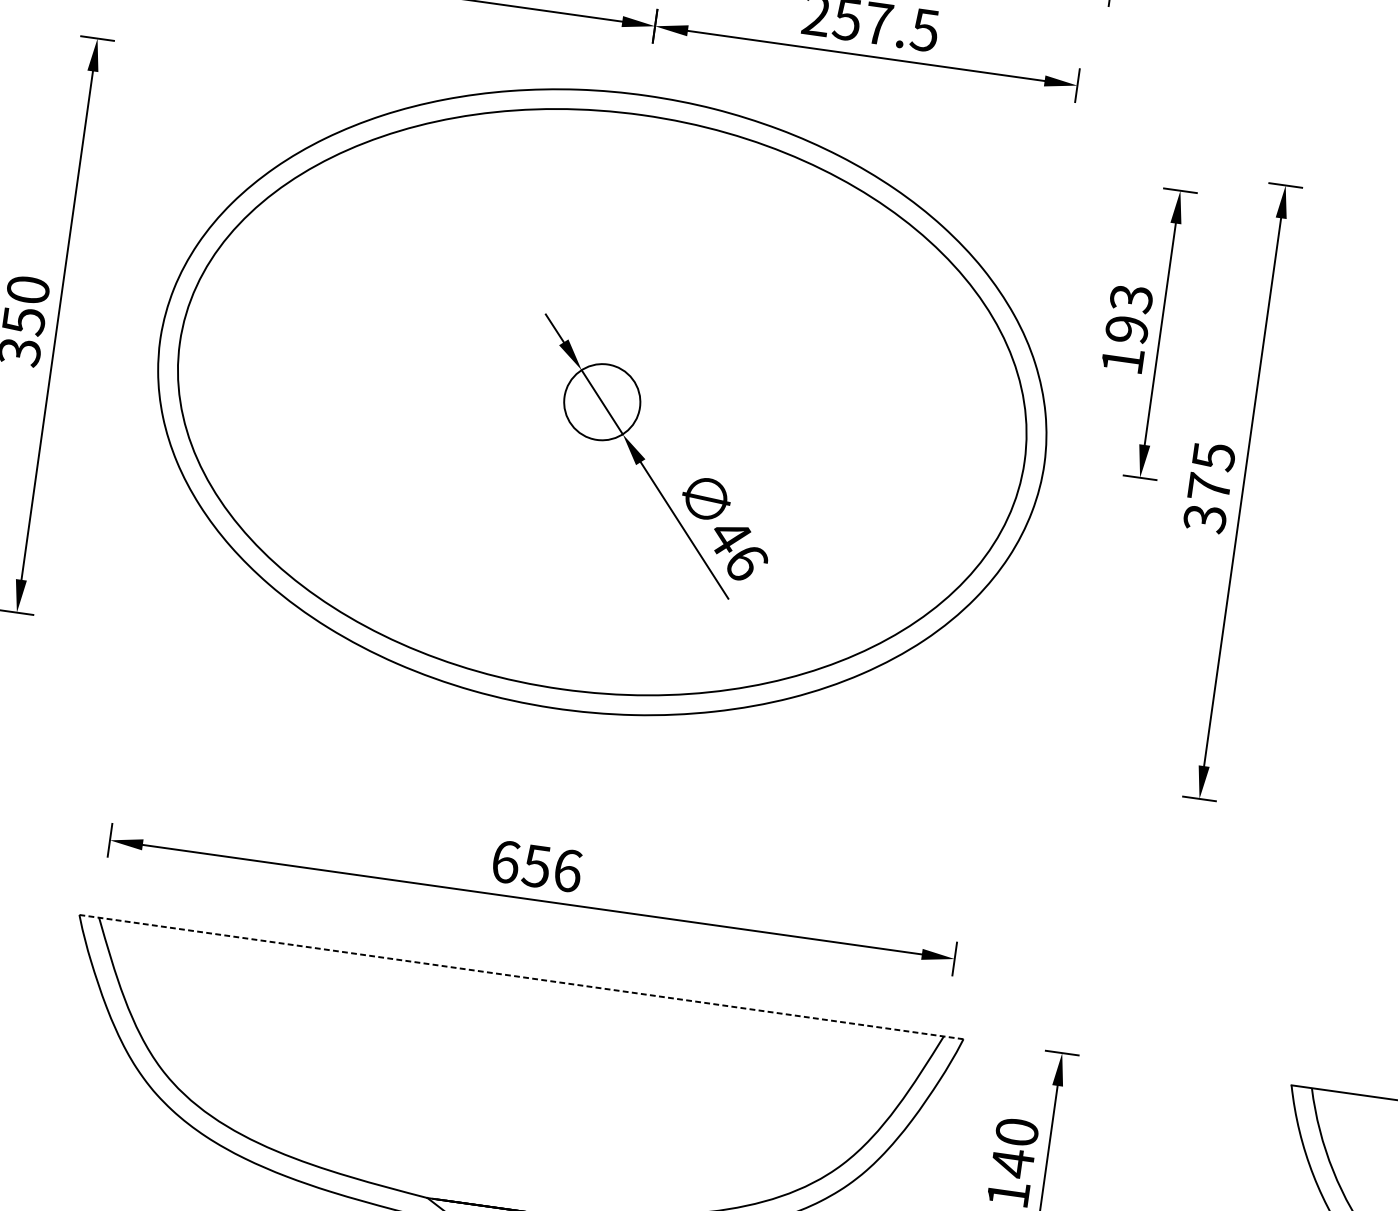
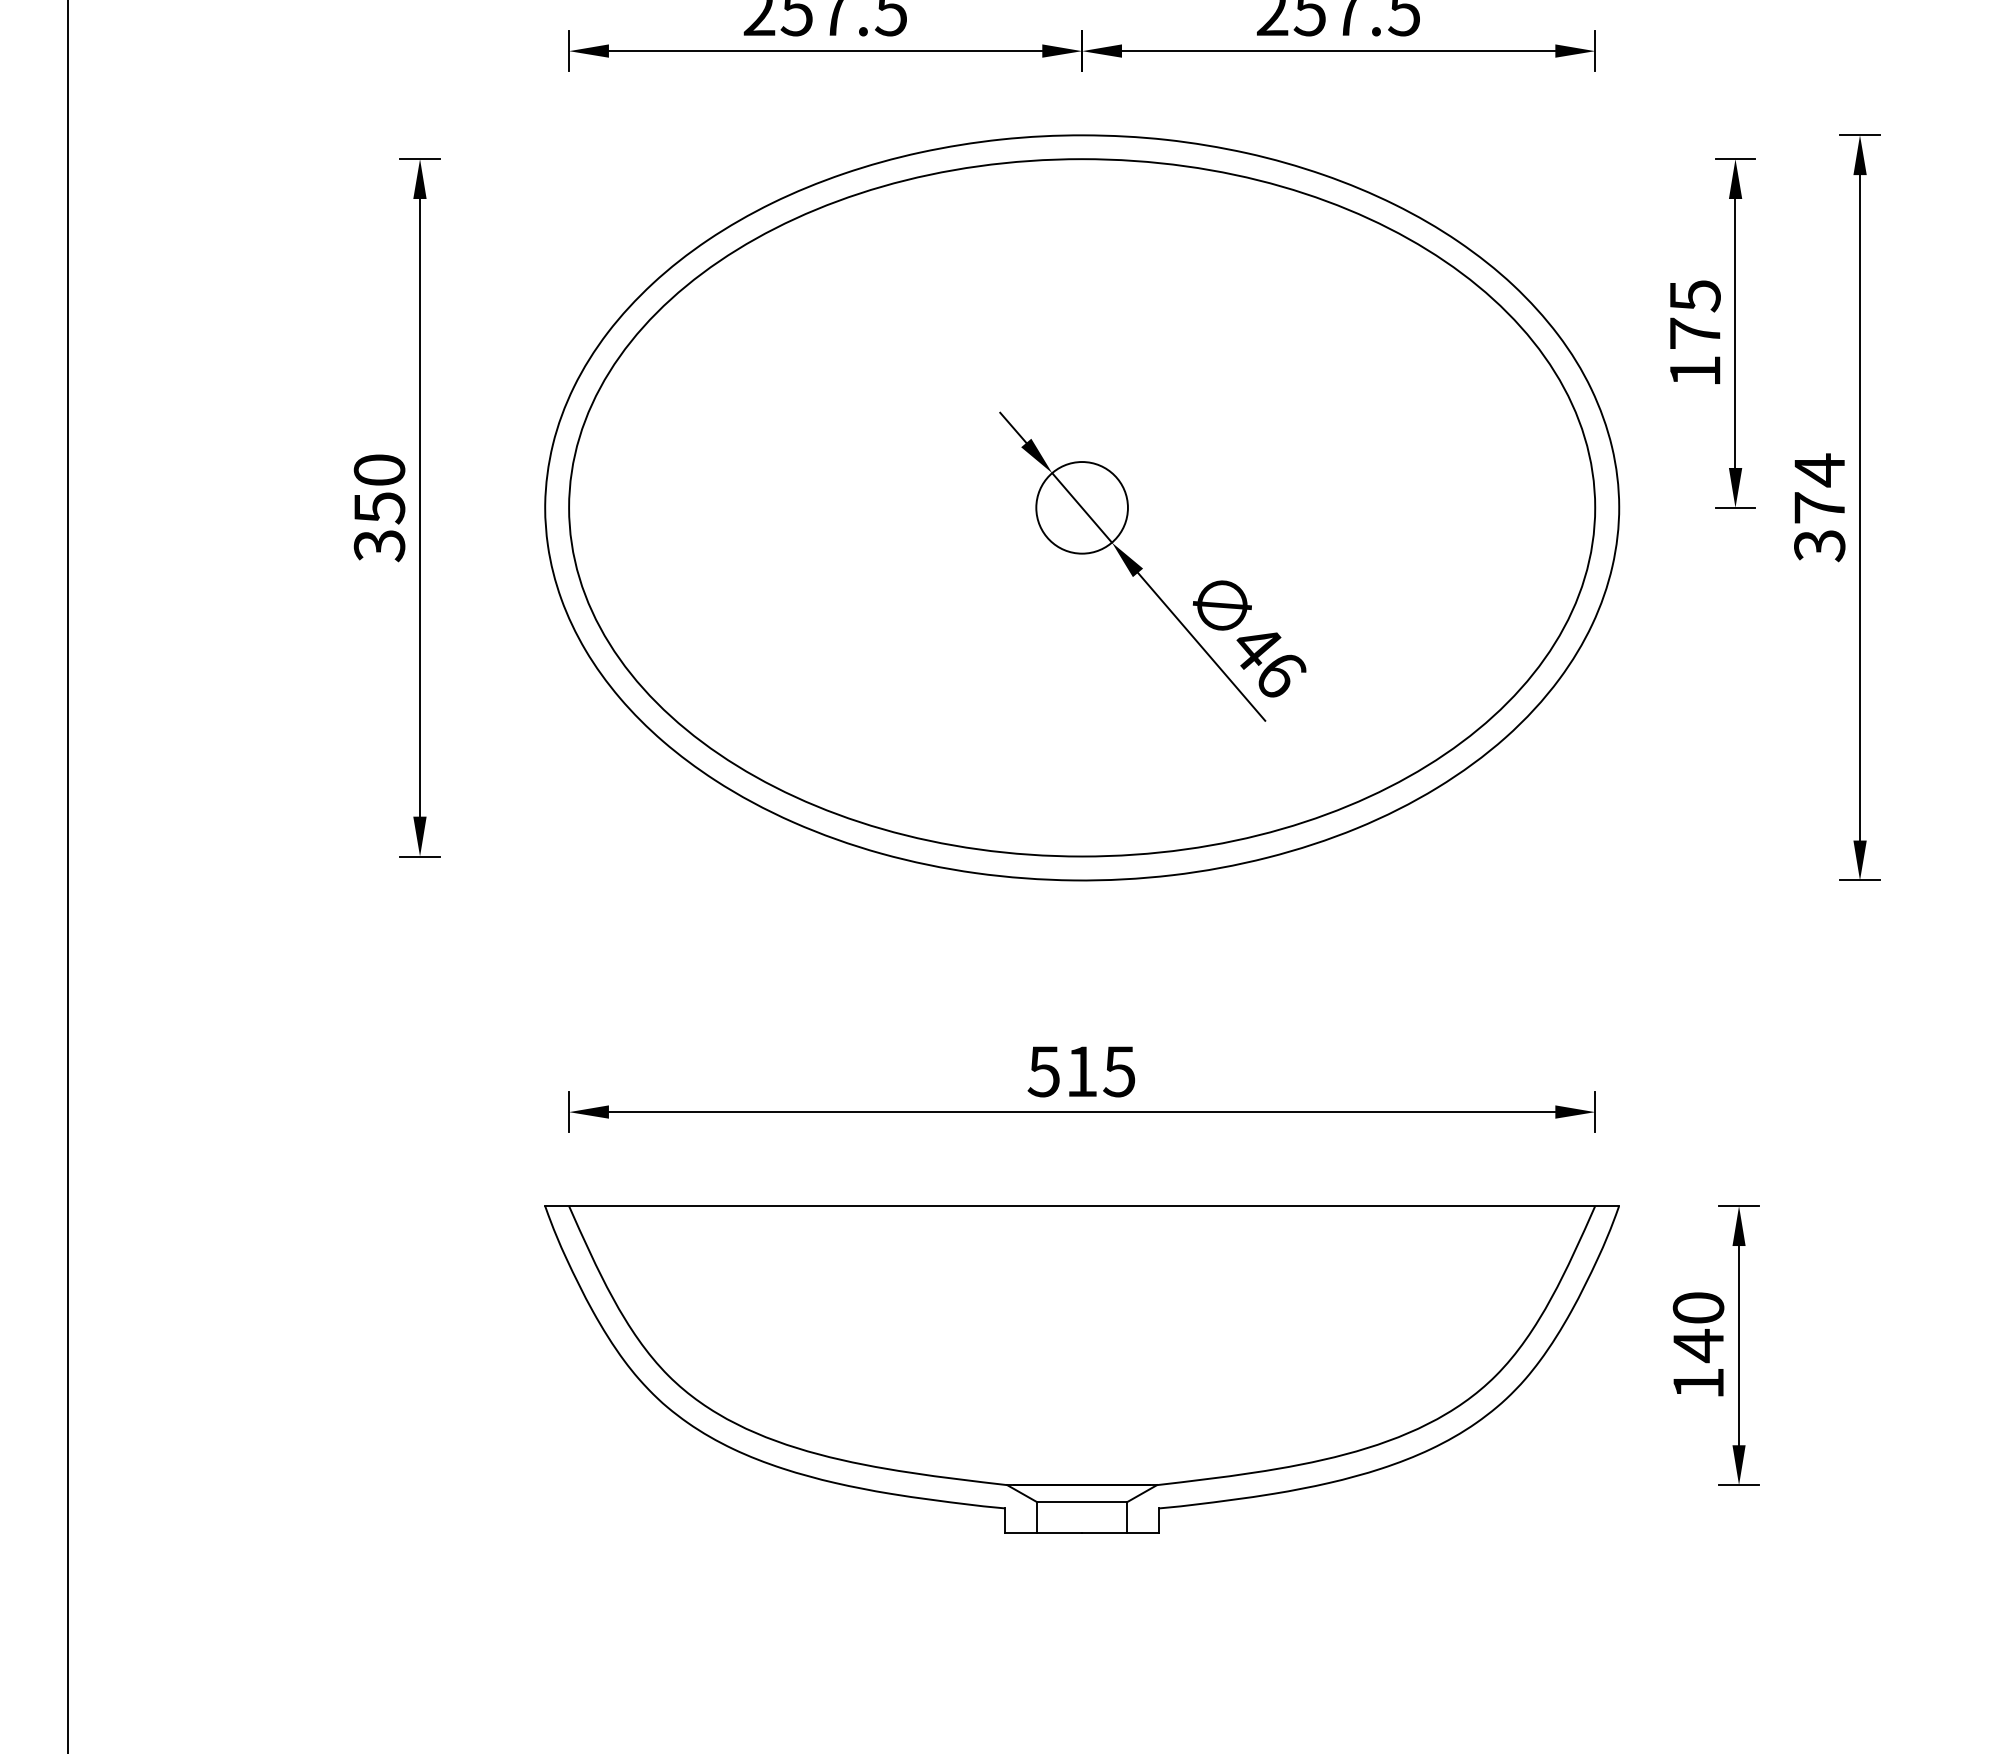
text: (1128, 313) -> (1694, 314), 193 -> 175
text: (1213, 456) -> (1819, 470), 375 -> 374
text: (536, 866) -> (1081, 1071), 656 -> 515
line: (521, 977) -> (1082, 1206), dashed -> solid

